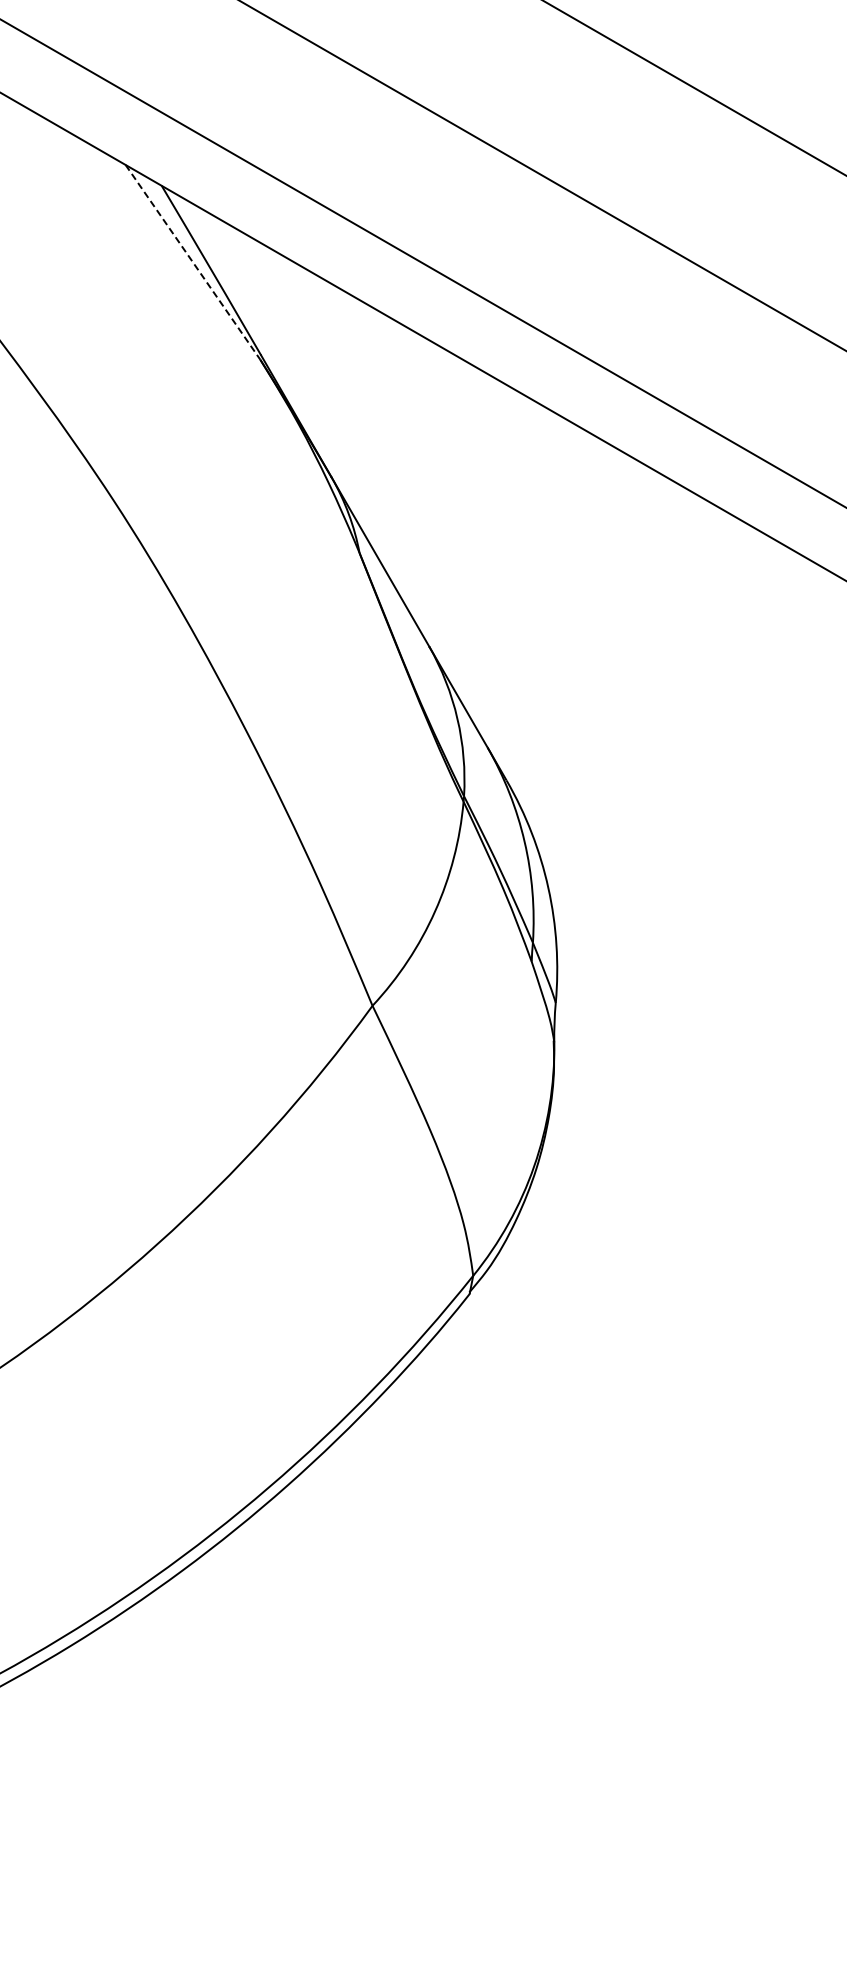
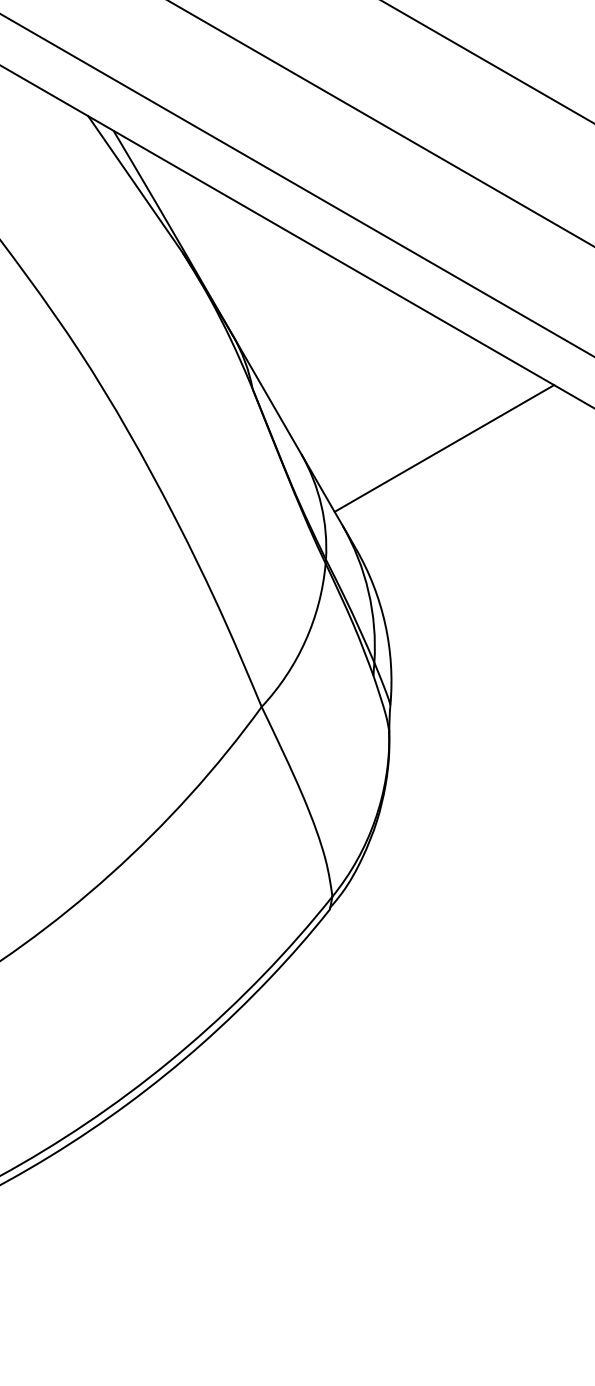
line: (192, 262) -> (135, 184), dashed -> solid
line: (632, 637) -> (444, 448), added

